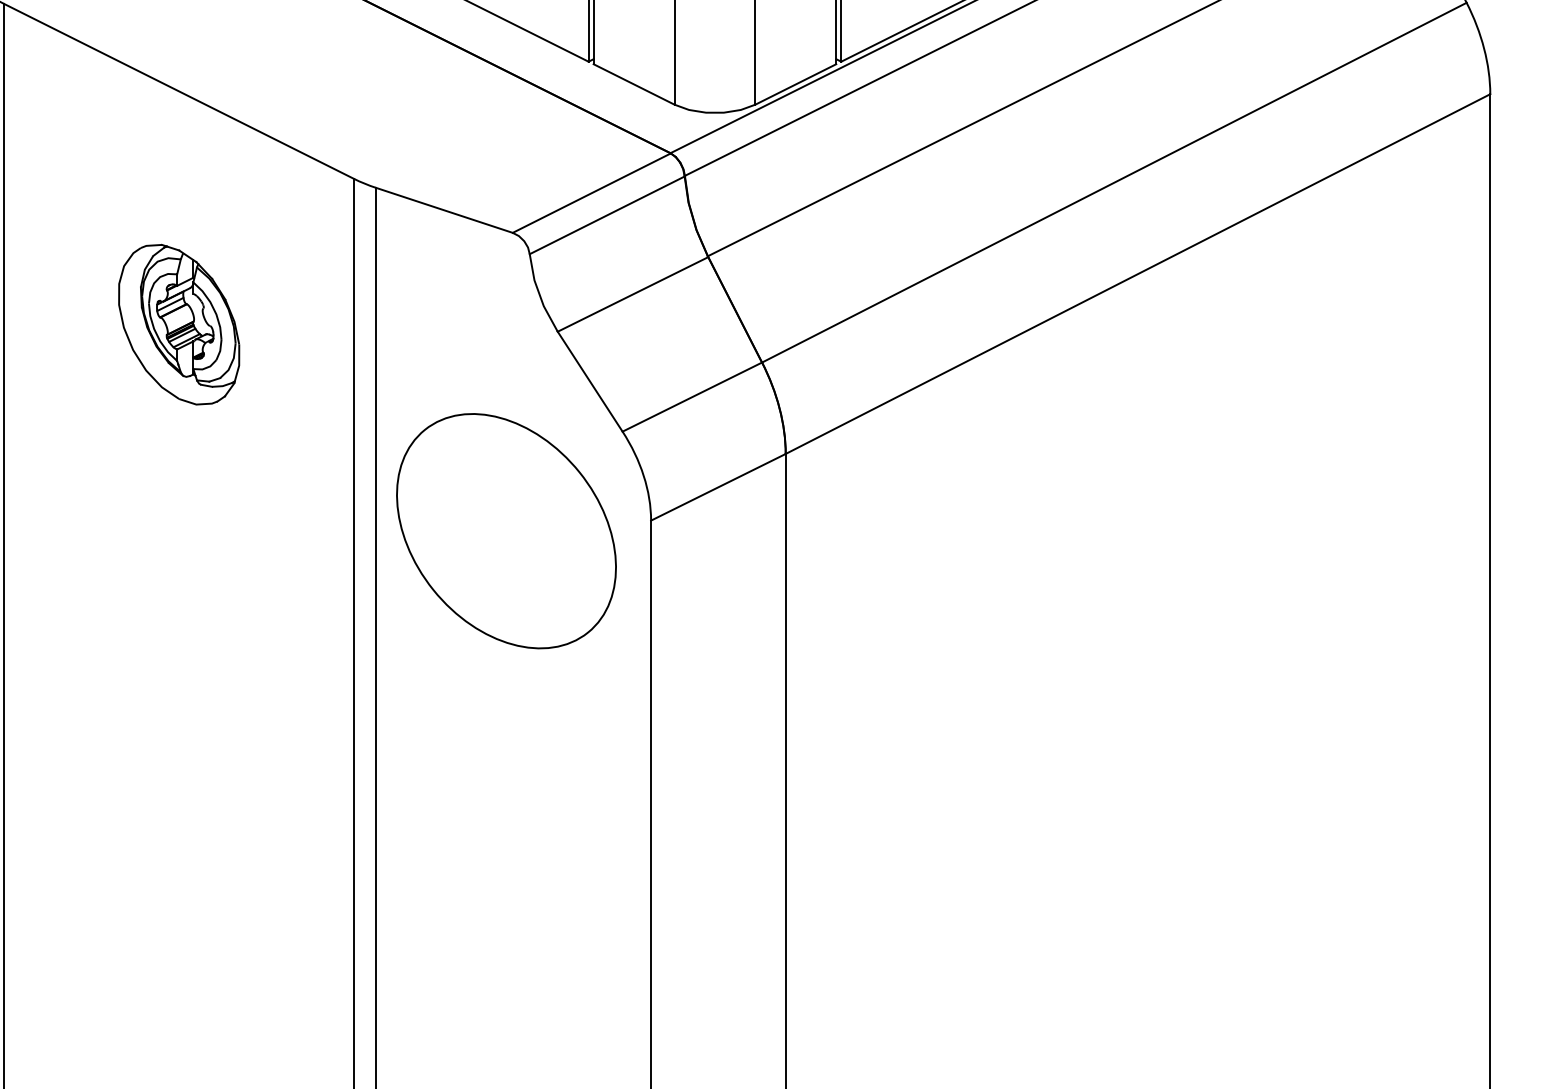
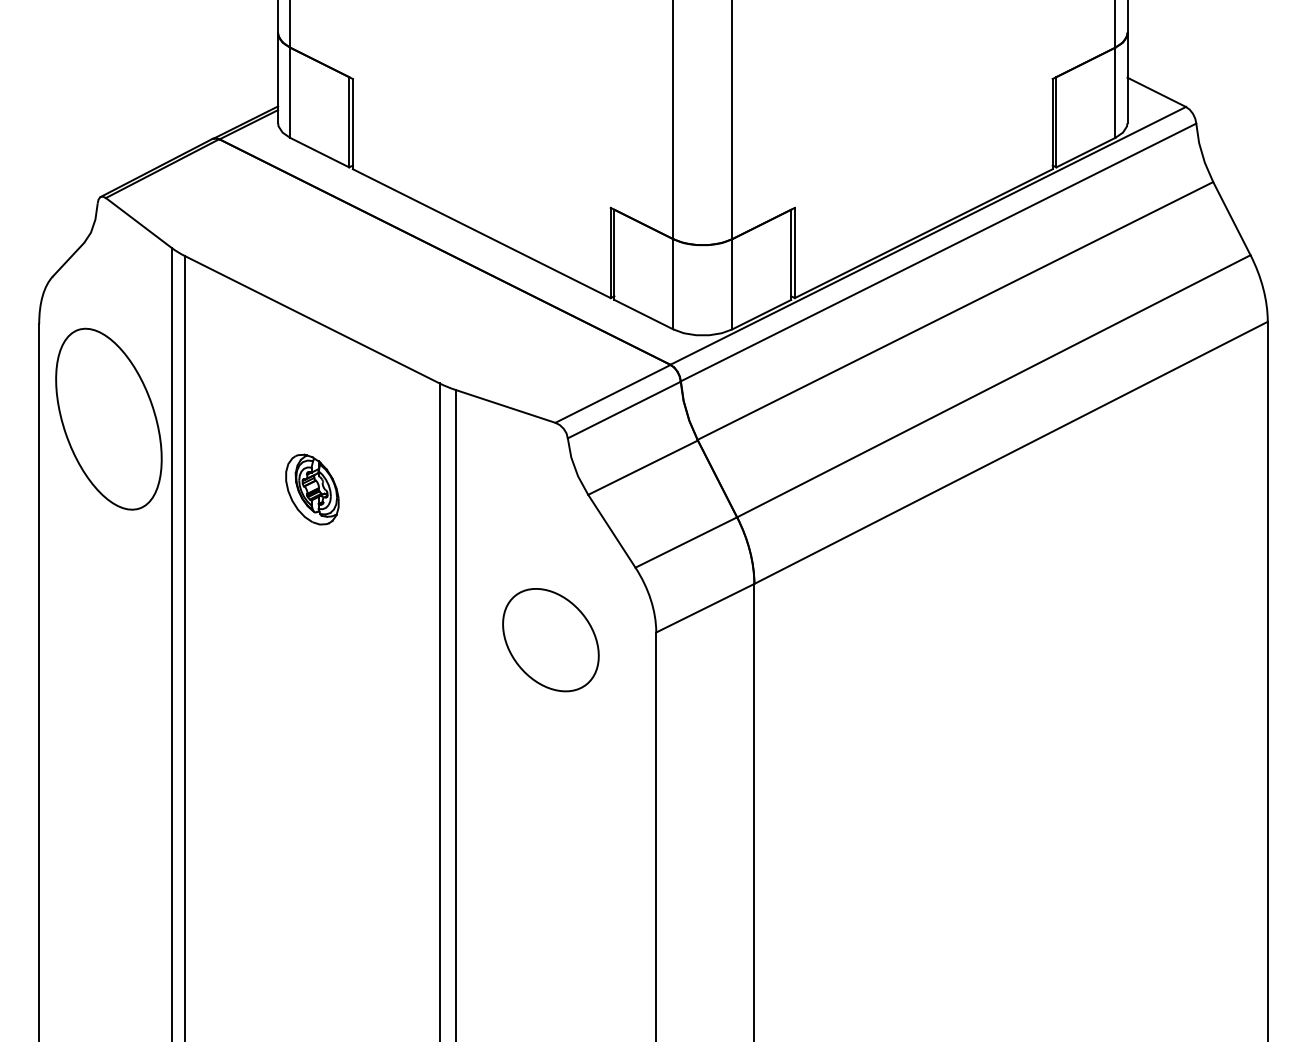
part: (179, 324) -> (312, 489), size x0.6
part: (505, 530) -> (550, 639), size x0.6

